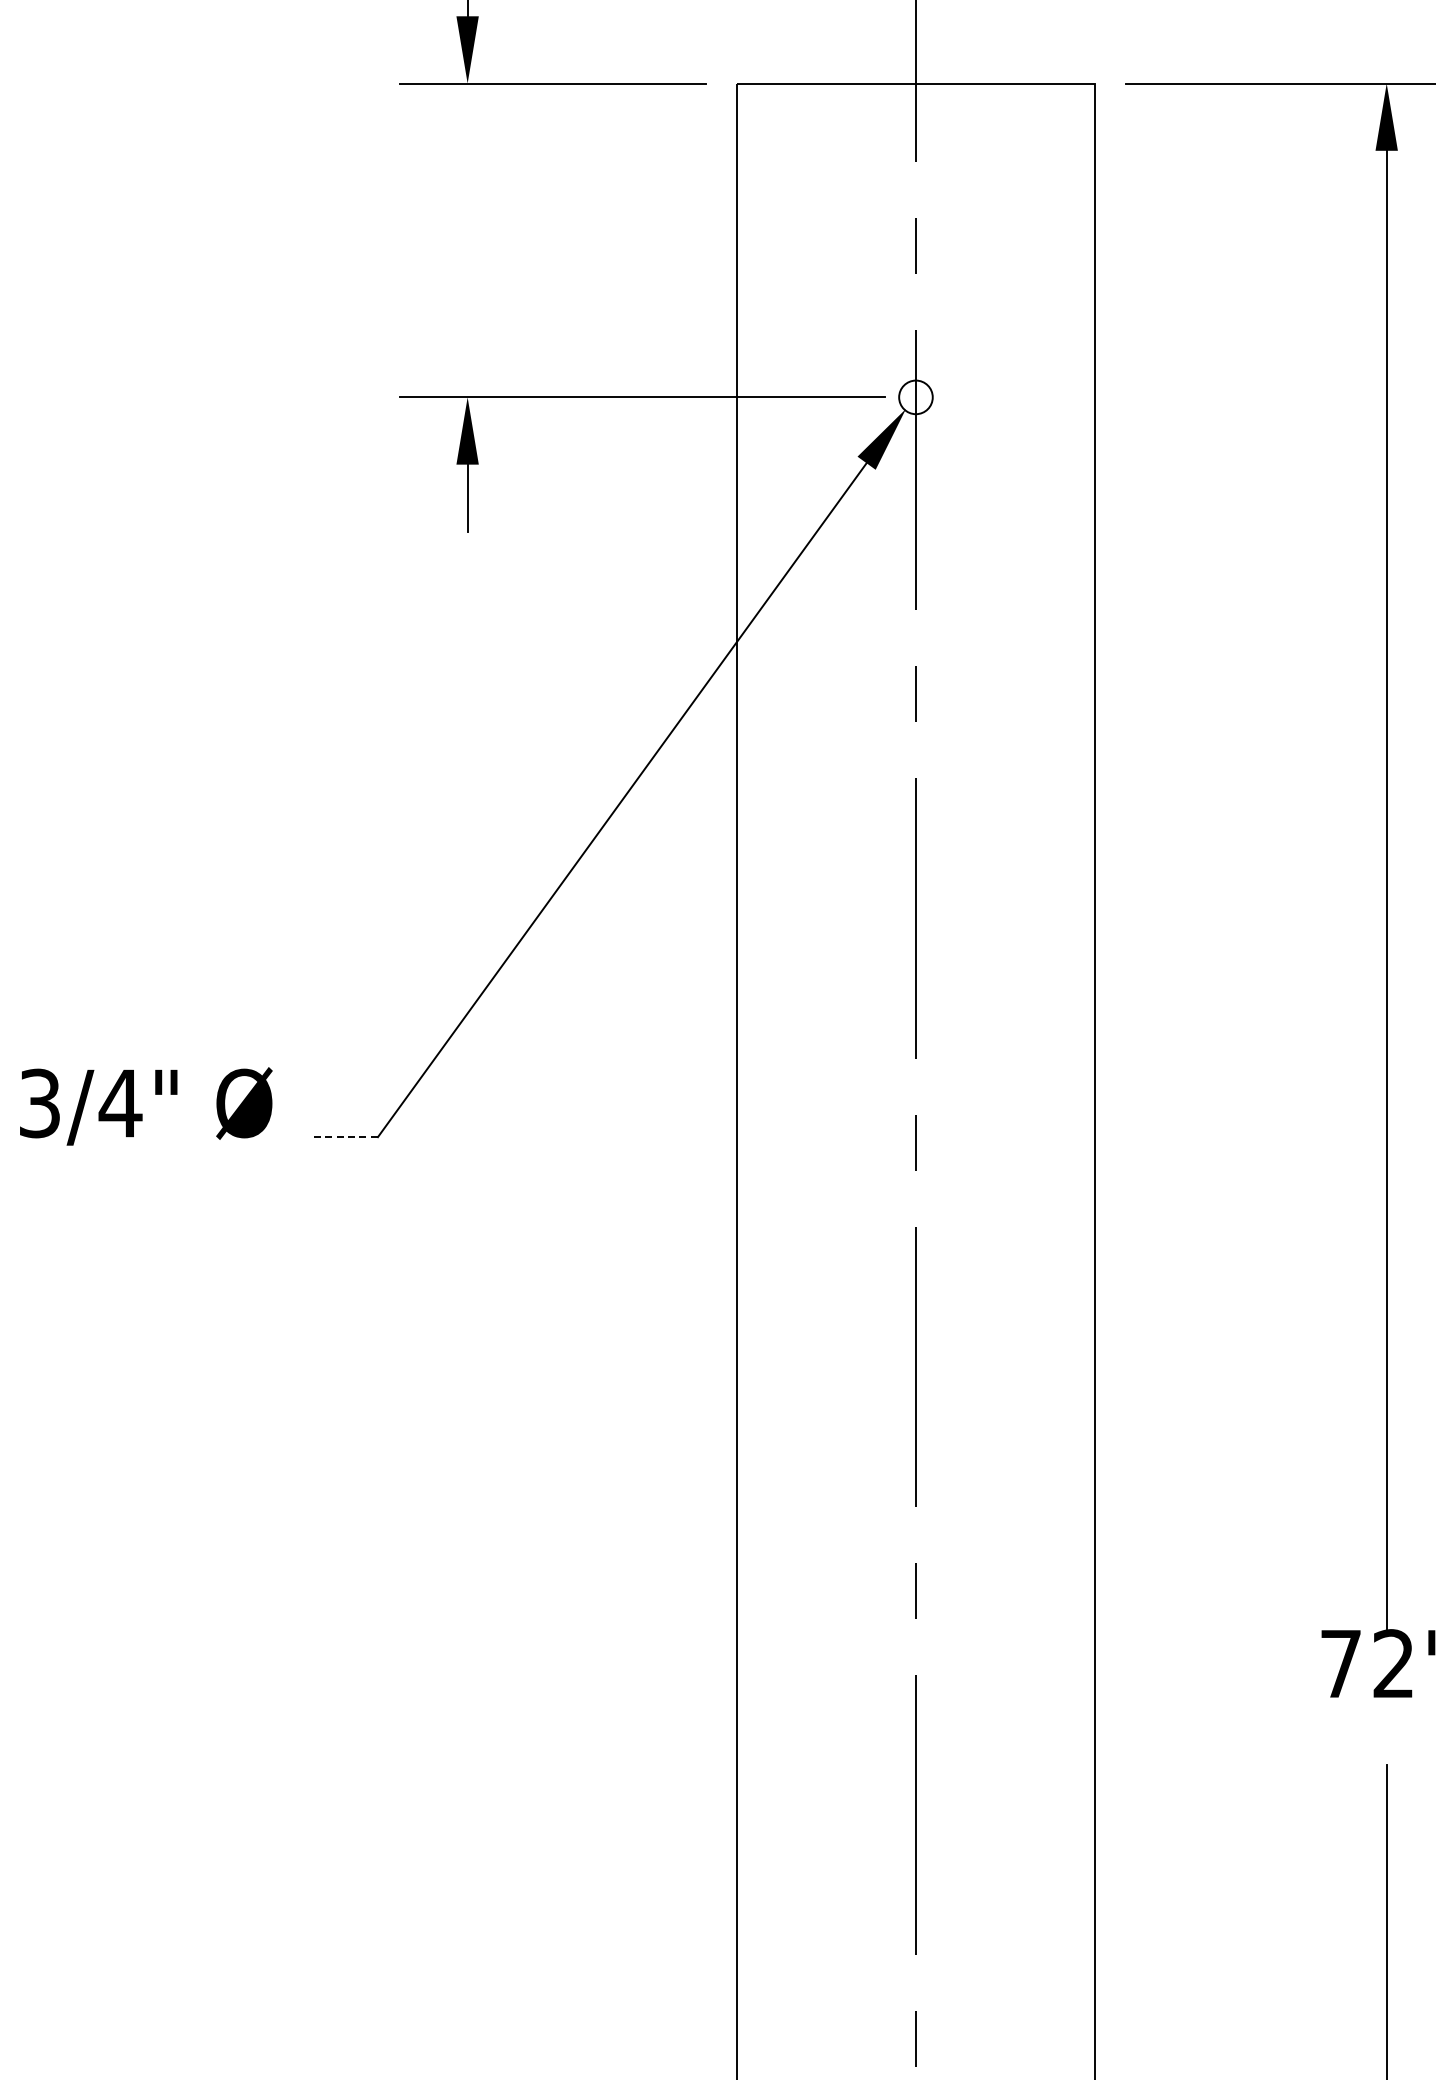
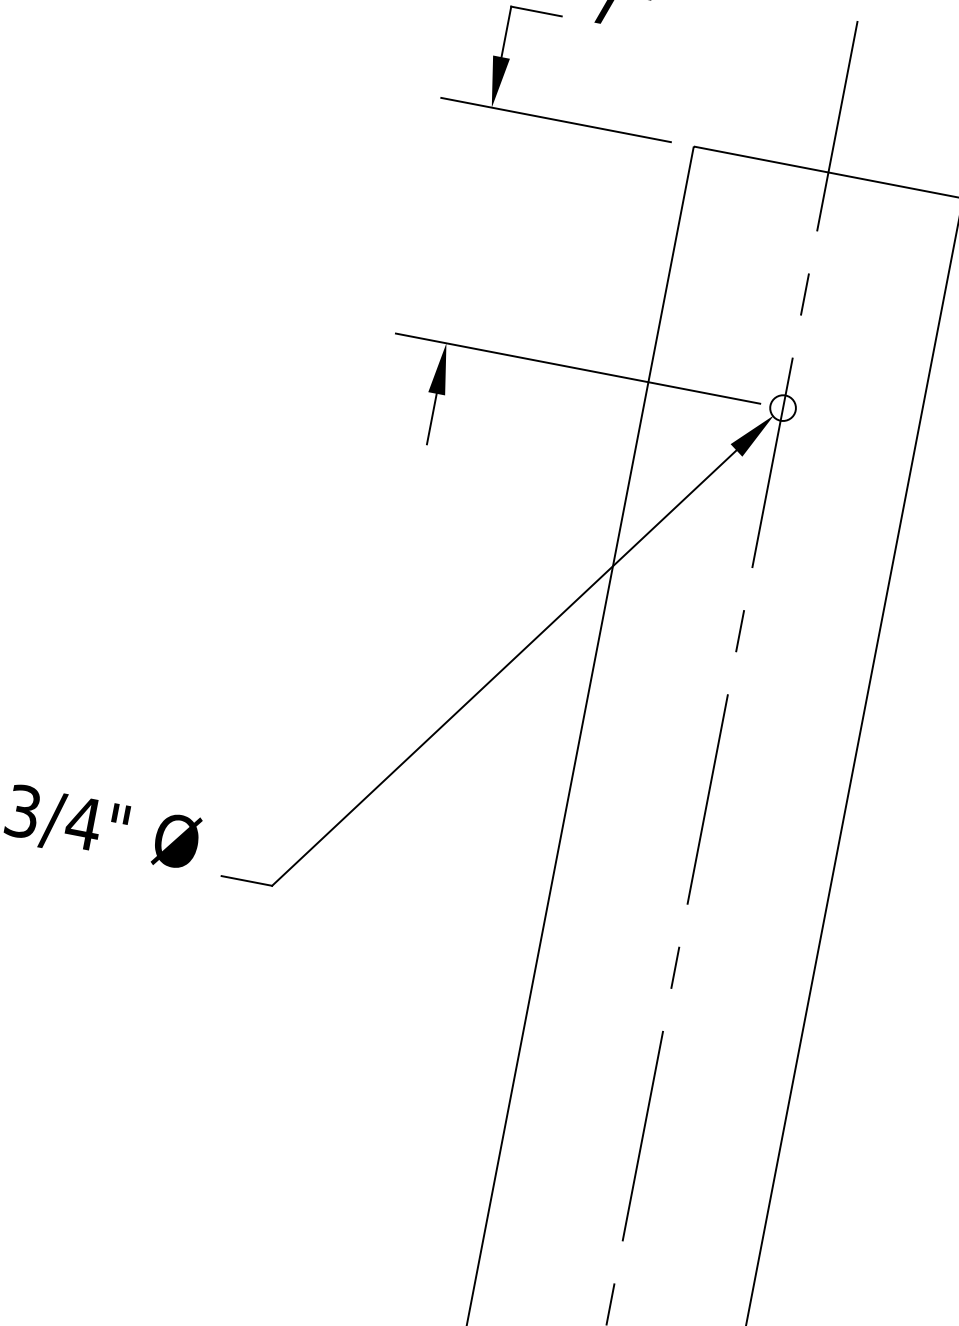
line: (344, 1137) -> (246, 881), dashed -> solid

